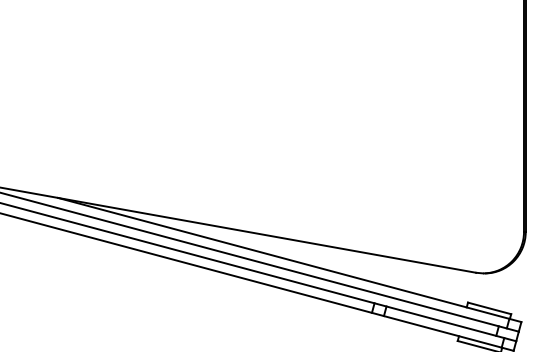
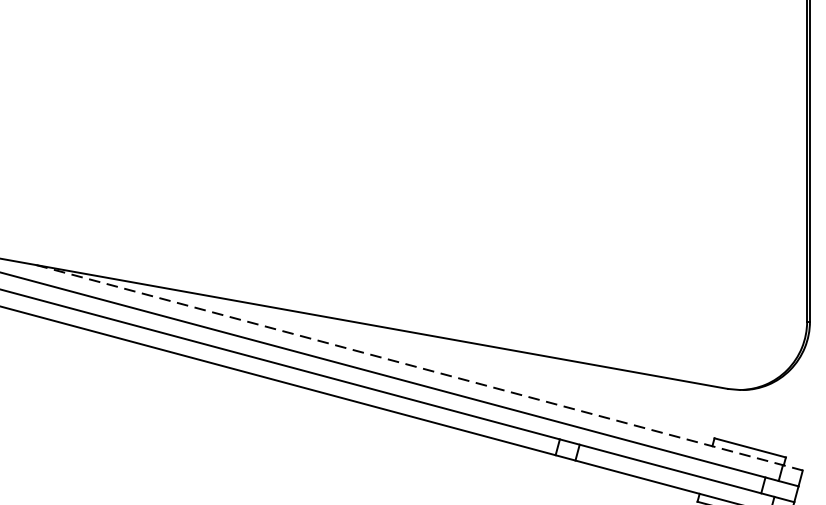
line: (289, 260) -> (419, 368), solid -> dashed

